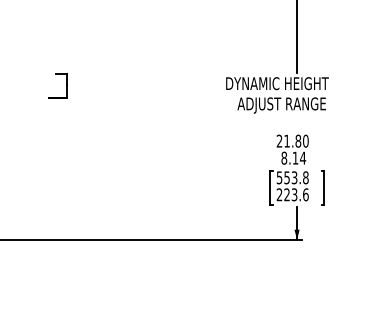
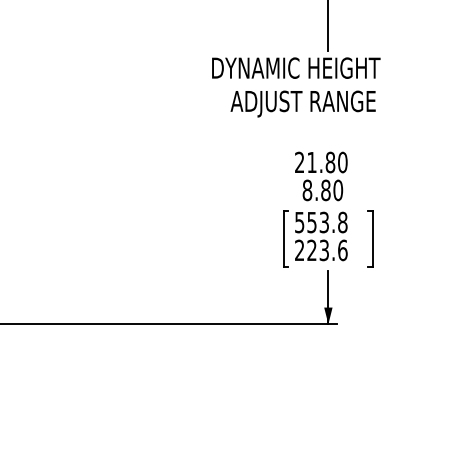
text: (299, 157) -> (332, 189), 8.14 -> 8.80

